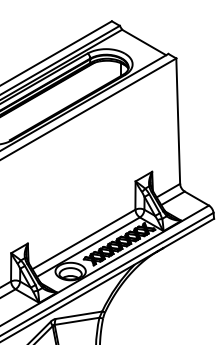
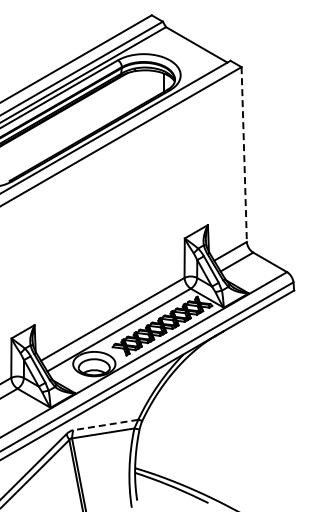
line: (178, 121) -> (244, 155), solid -> dashed
line: (78, 315) -> (105, 425), solid -> dashed

